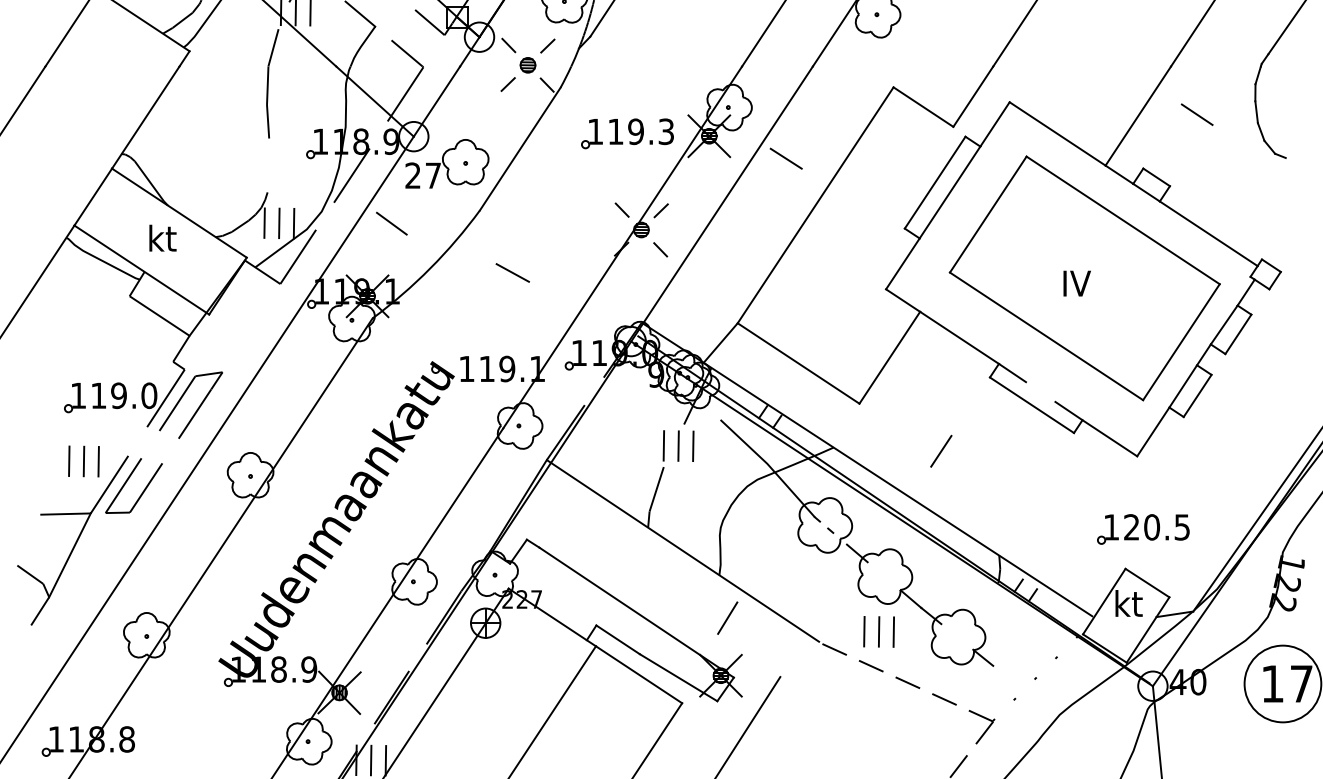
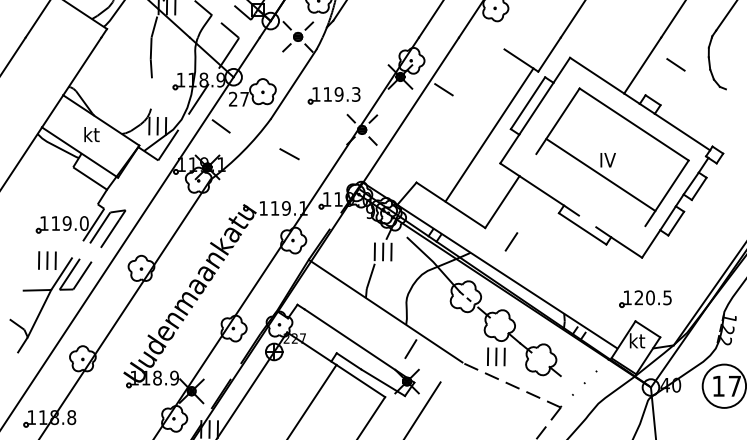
part: (626, 133) -> (333, 95), moved
line: (815, 204) -> (489, 134), moved
line: (1045, 335) -> (600, 174), moved
line: (941, 450) -> (511, 241), moved

